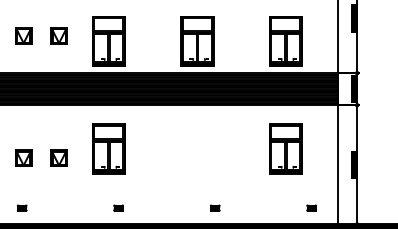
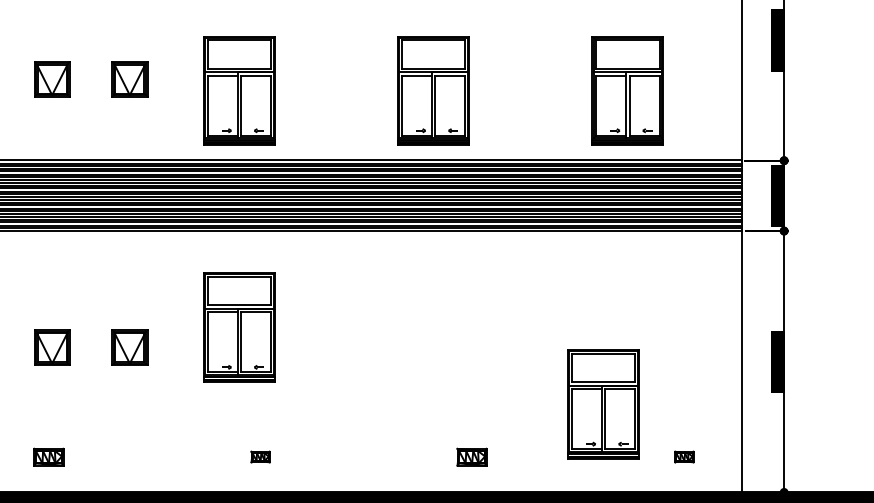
part: (285, 148) -> (602, 402), moved
part: (21, 207) -> (47, 455), size x1.6
part: (215, 207) -> (473, 455), size x1.6

